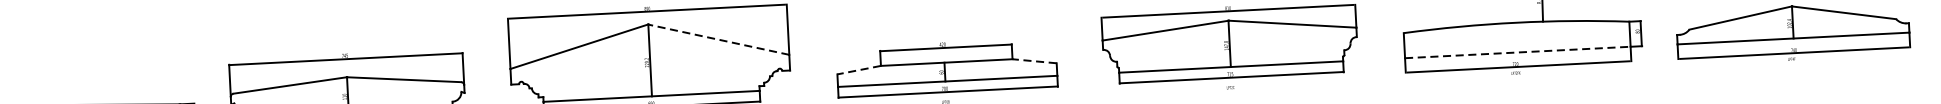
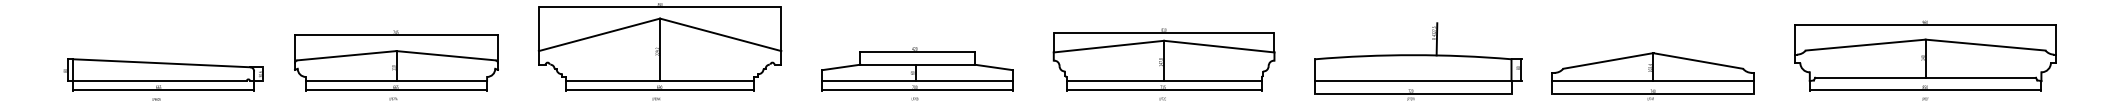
line: (718, 39) -> (720, 34), dashed -> solid
line: (1517, 52) -> (1413, 81), dashed -> solid
line: (1034, 61) -> (993, 67), dashed -> solid
line: (858, 70) -> (840, 67), dashed -> solid

